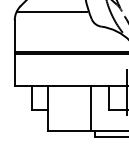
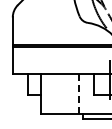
line: (51, 12) -> (44, 10), removed
line: (90, 107) -> (78, 93), solid -> dashed

